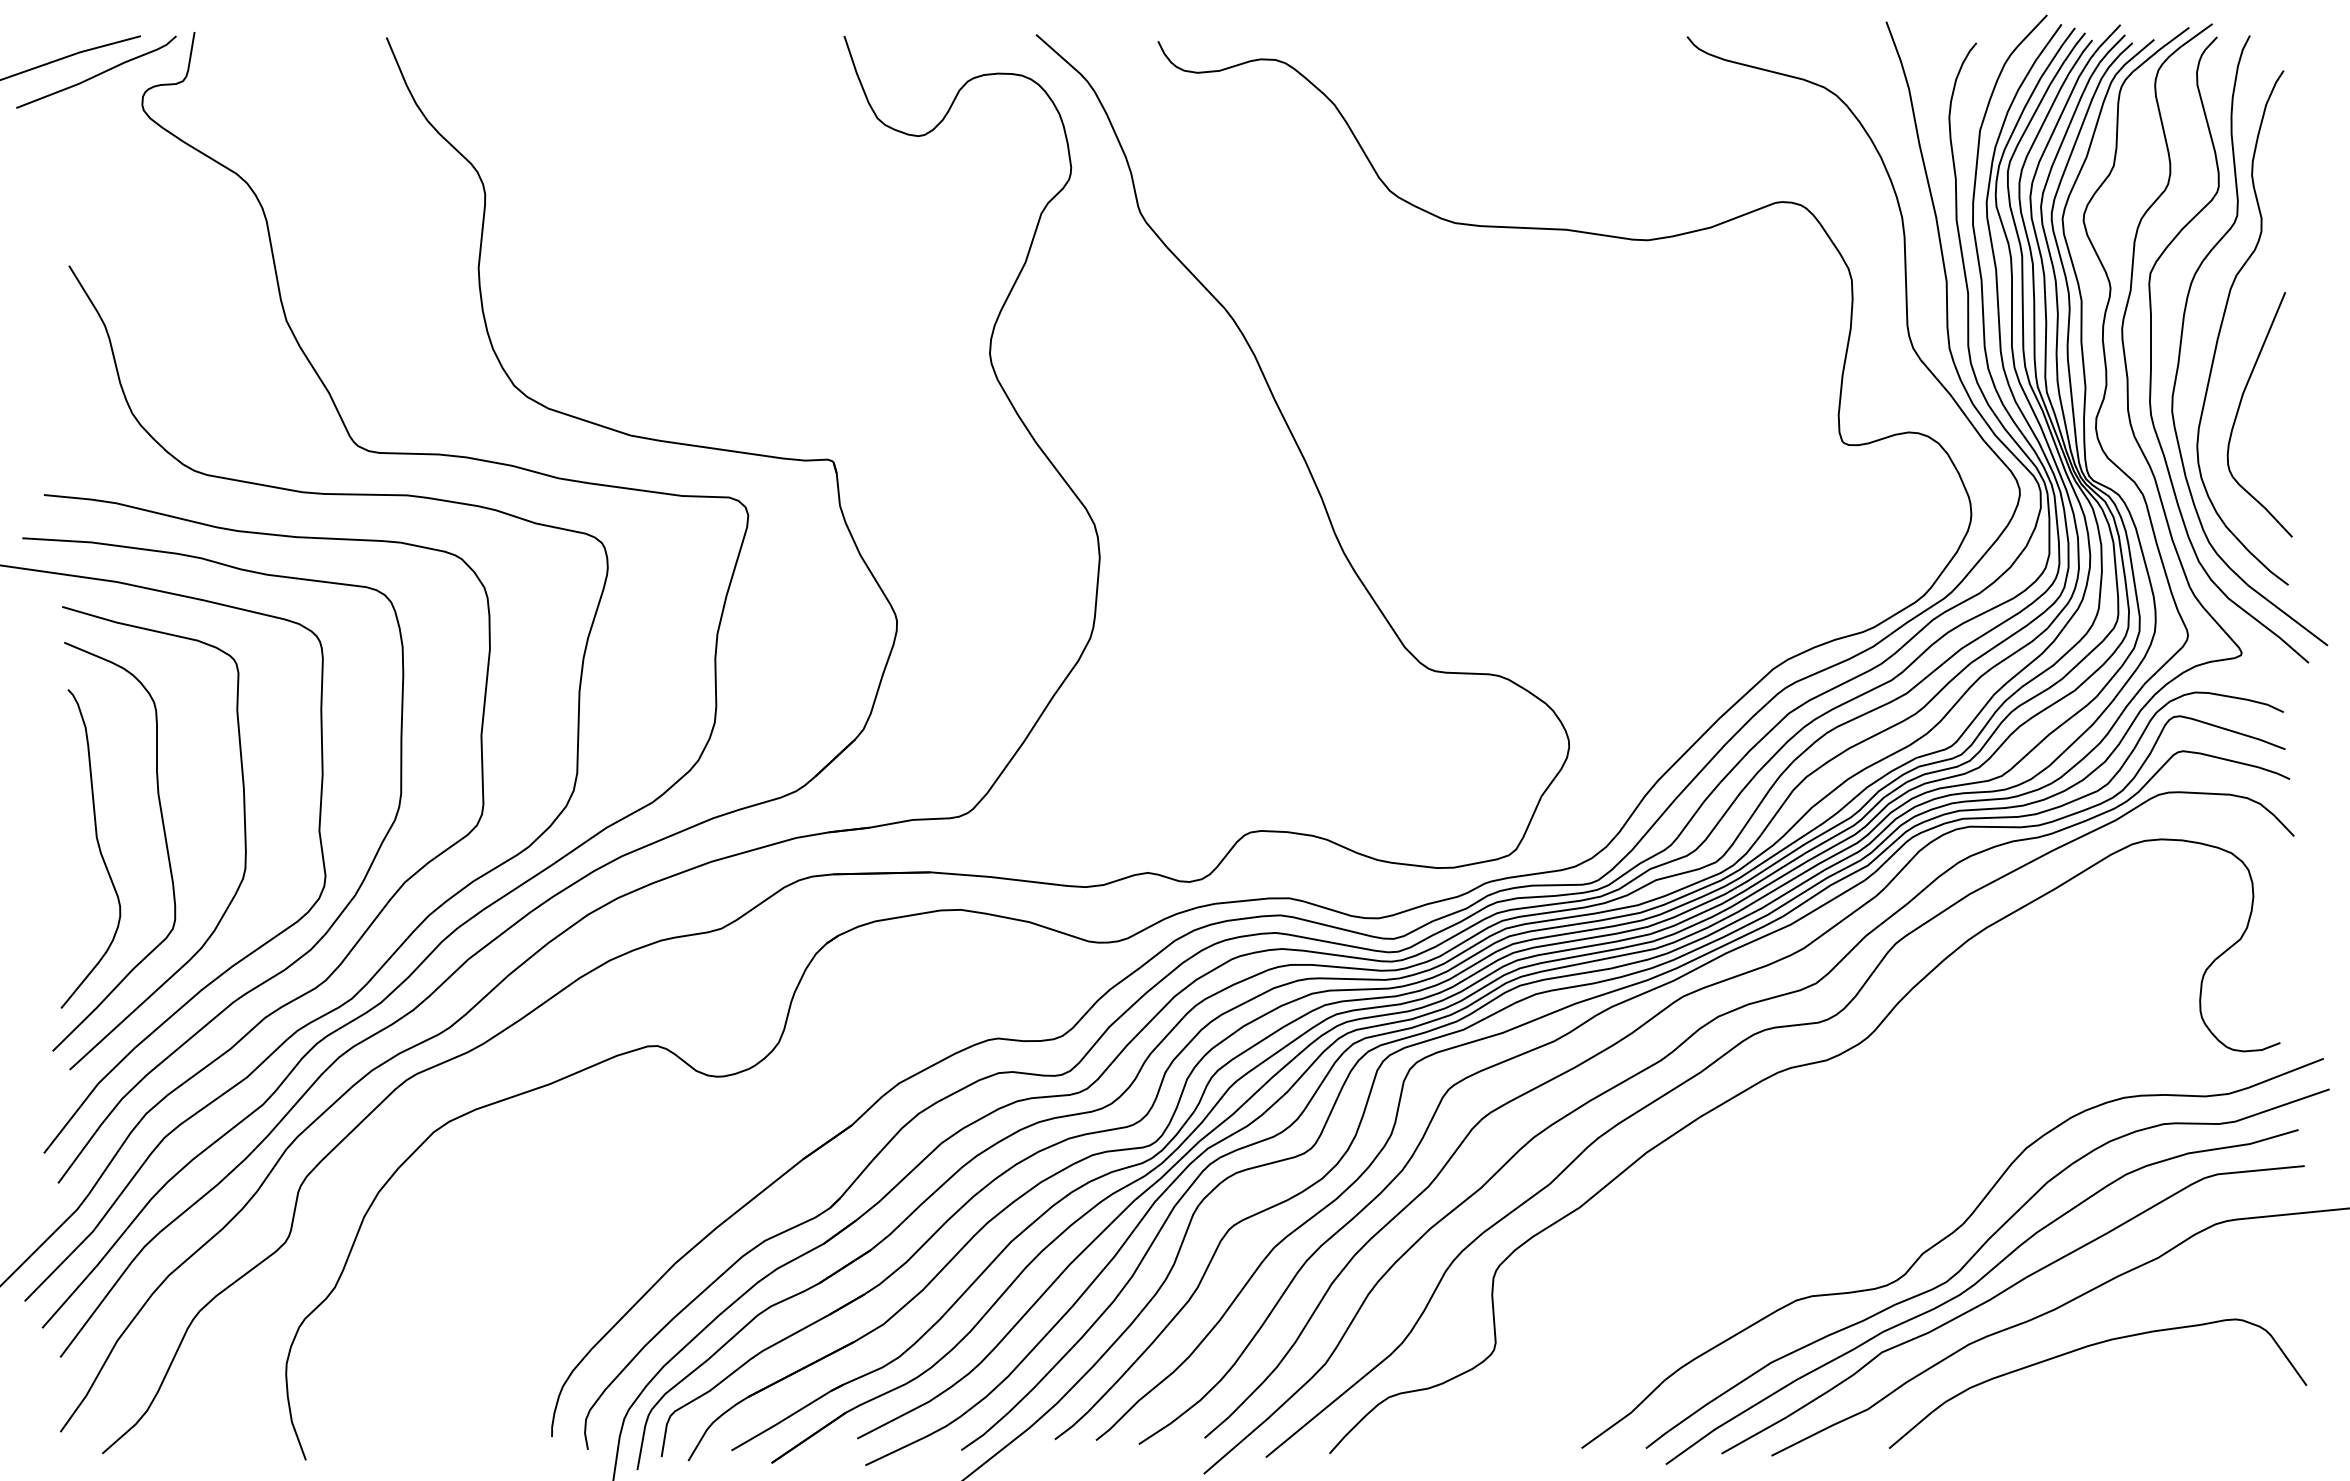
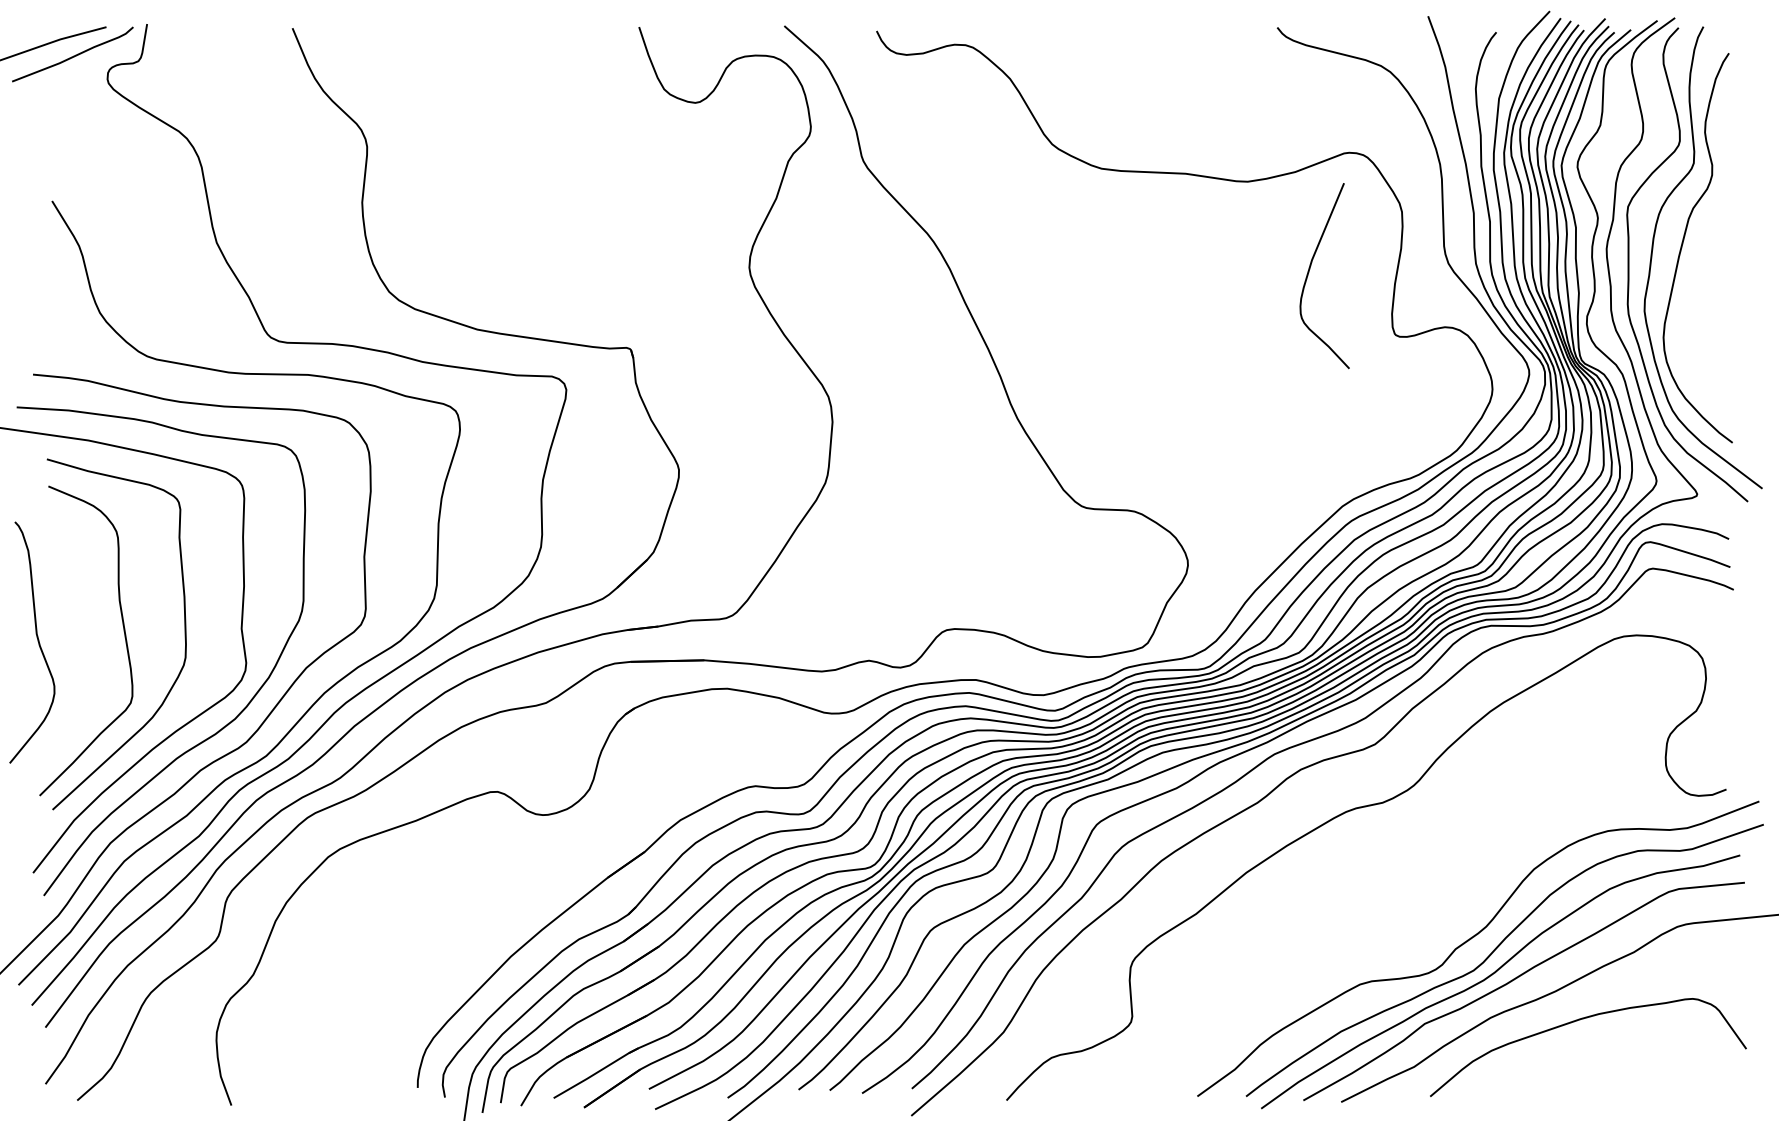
curve: (2240, 406) -> (1310, 269), moved
curve: (98, 848) -> (38, 642), moved
curve: (1725, 1055) -> (1306, 799), removed

